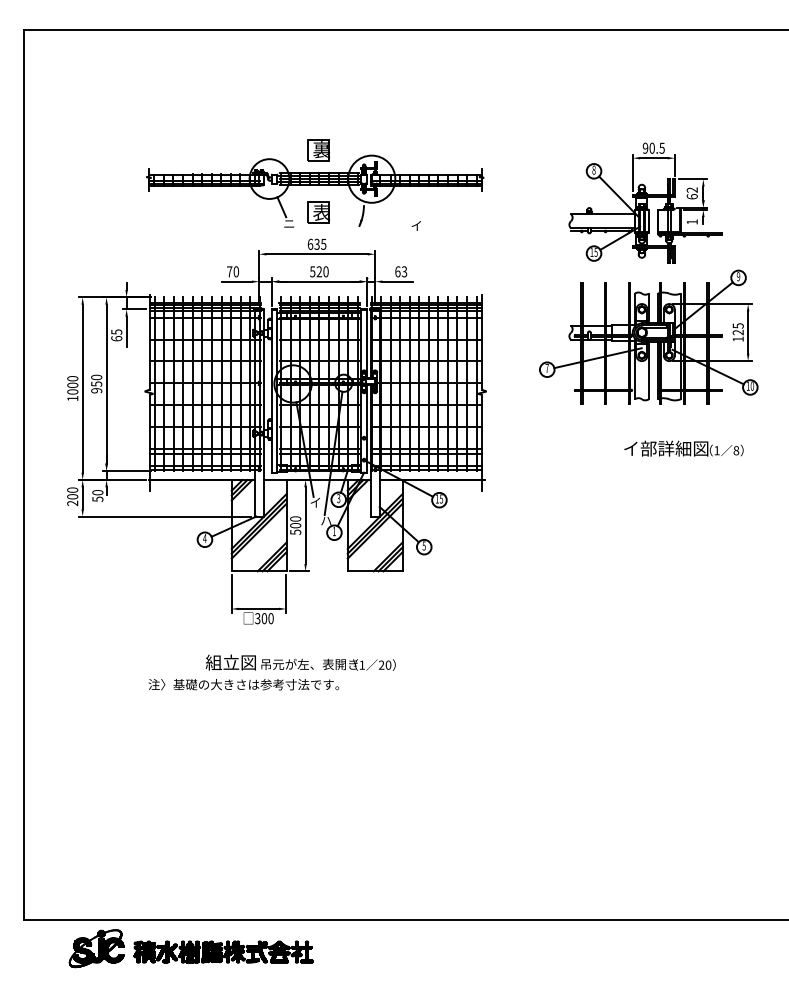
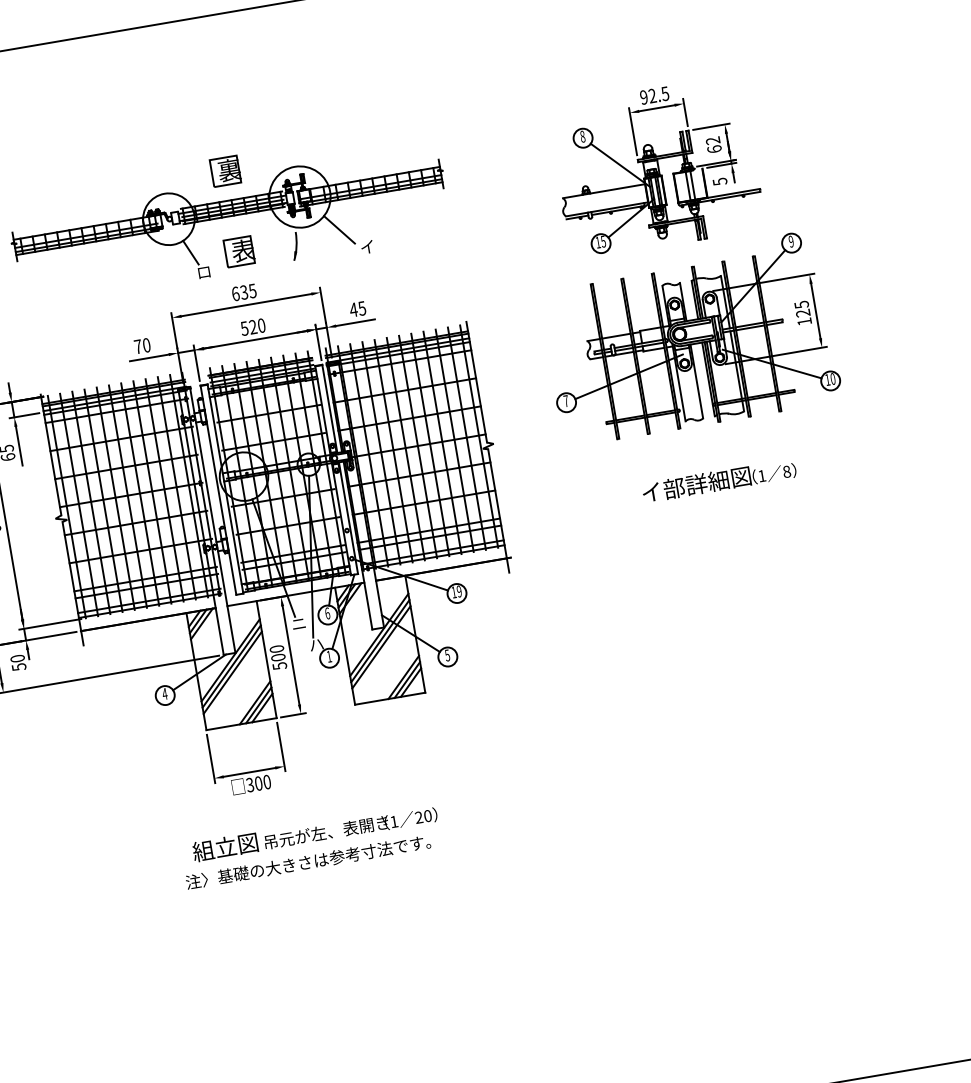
text: (651, 147) -> (651, 95), 90.5 -> 92.5
line: (397, 208) -> (339, 228), added
text: (691, 221) -> (718, 181), 1 -> 5
text: (289, 224) -> (204, 273), ニ -> ロ
text: (400, 271) -> (357, 308), 63 -> 45
text: (683, 448) -> (718, 480), moved
text: (338, 498) -> (327, 613), 3 -> 6
text: (441, 498) -> (459, 590), 15 -> 19
text: (315, 502) -> (298, 623), イ -> ニ
text: (243, 684) -> (307, 862), moved

